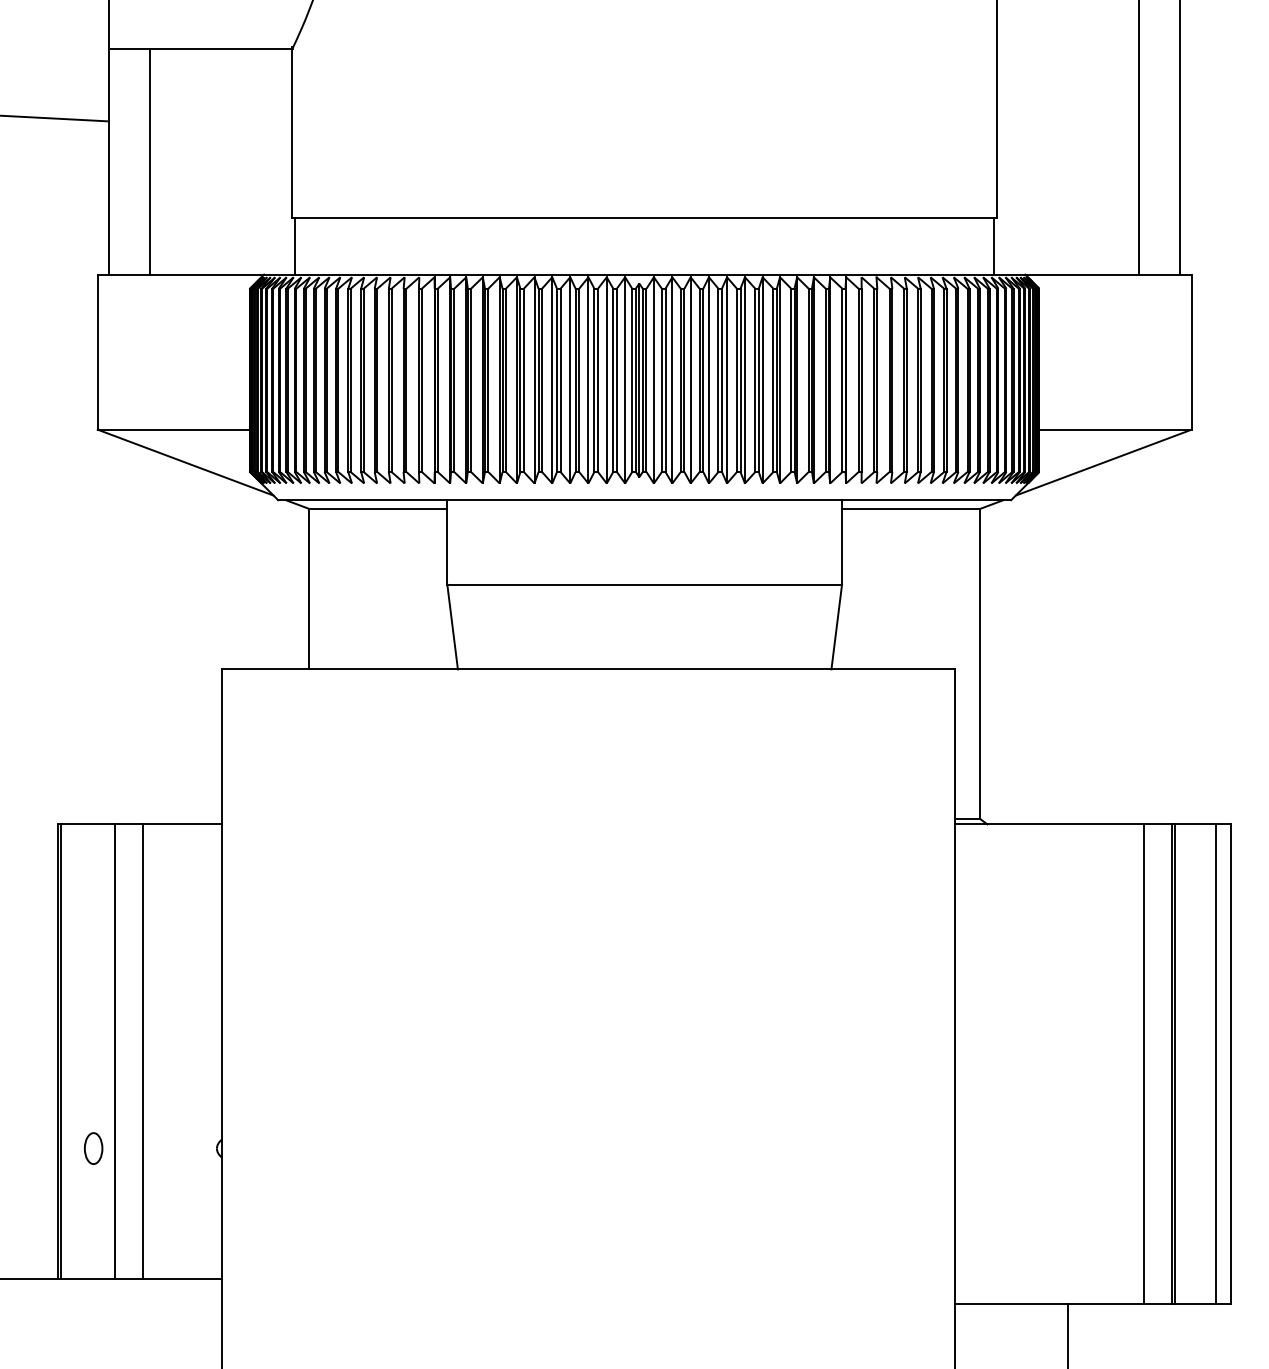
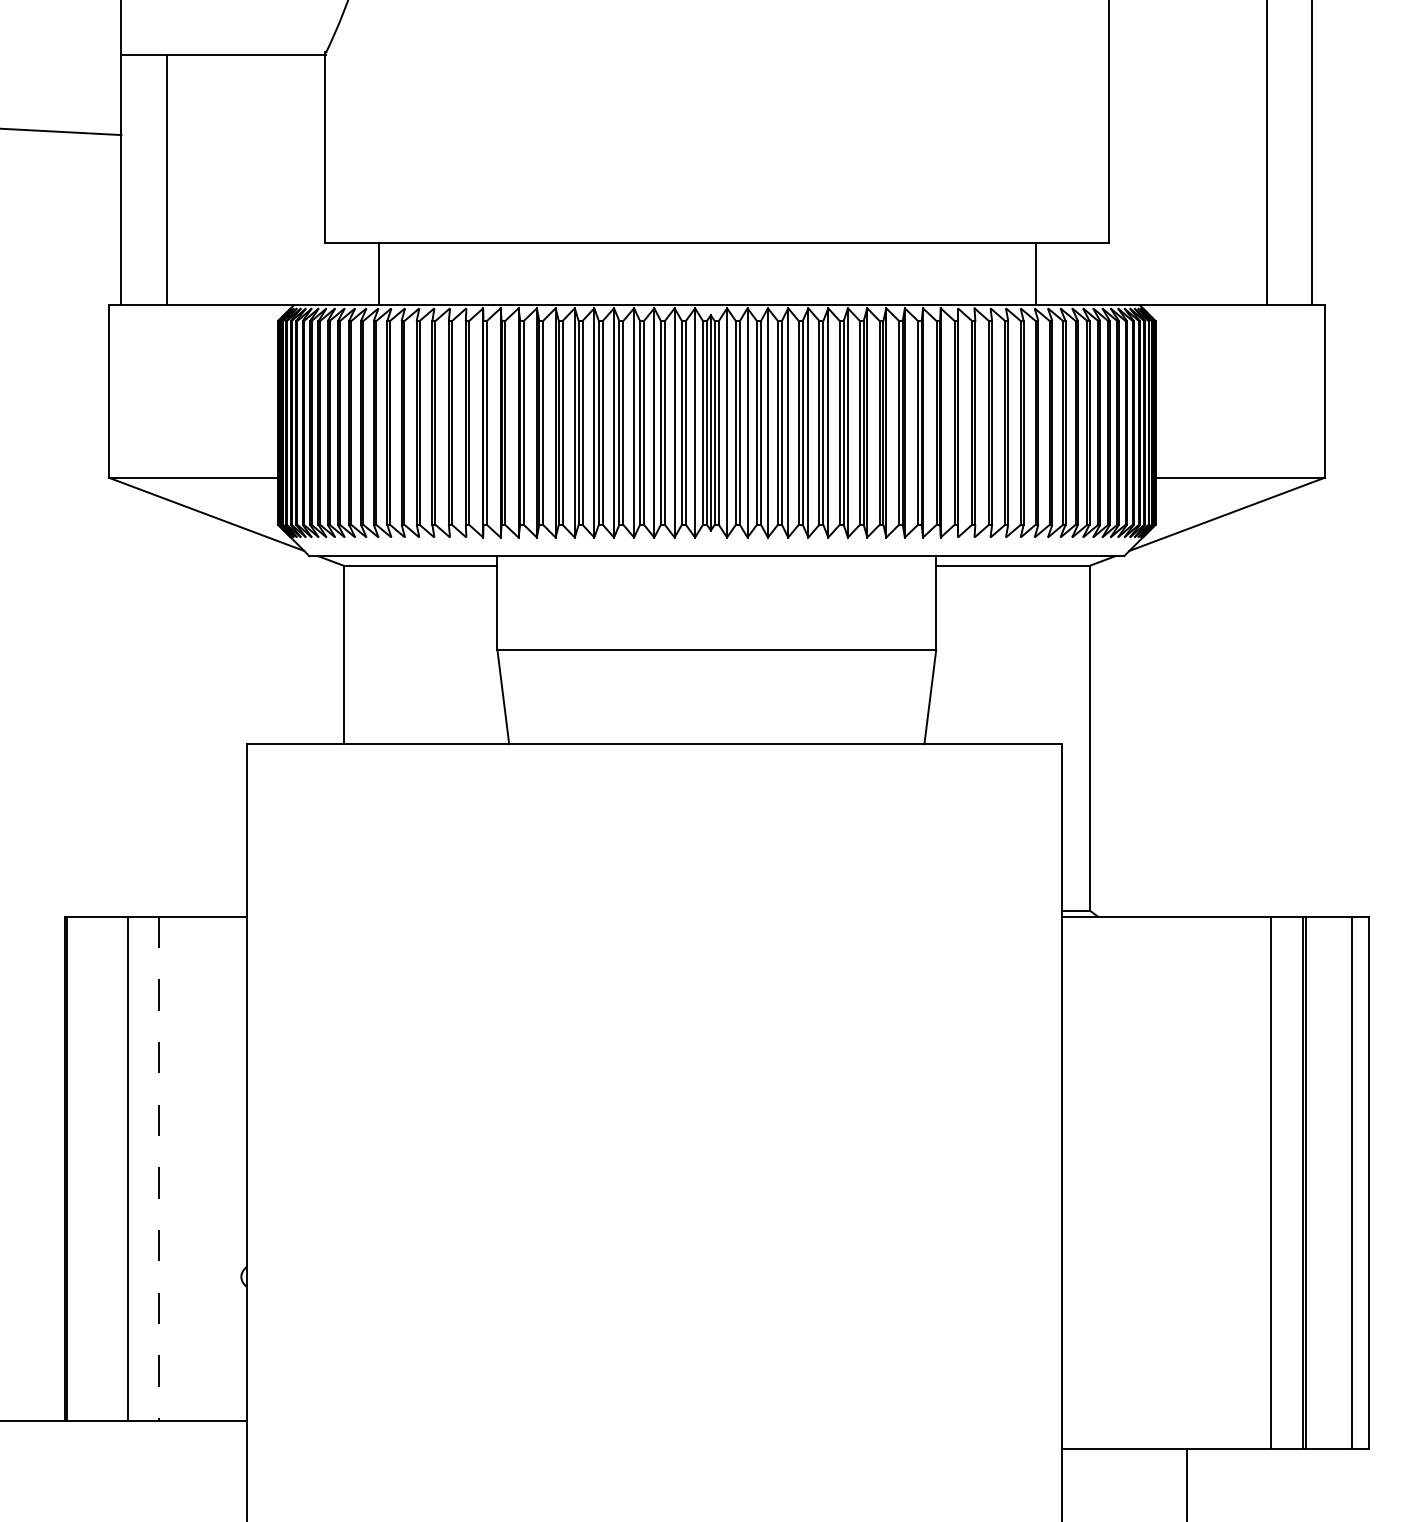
line: (295, 245) -> (379, 273), moved
line: (994, 245) -> (1036, 273), moved
line: (142, 1051) -> (158, 1169), solid -> dashed
part: (92, 1148) -> (103, 1276), removed

